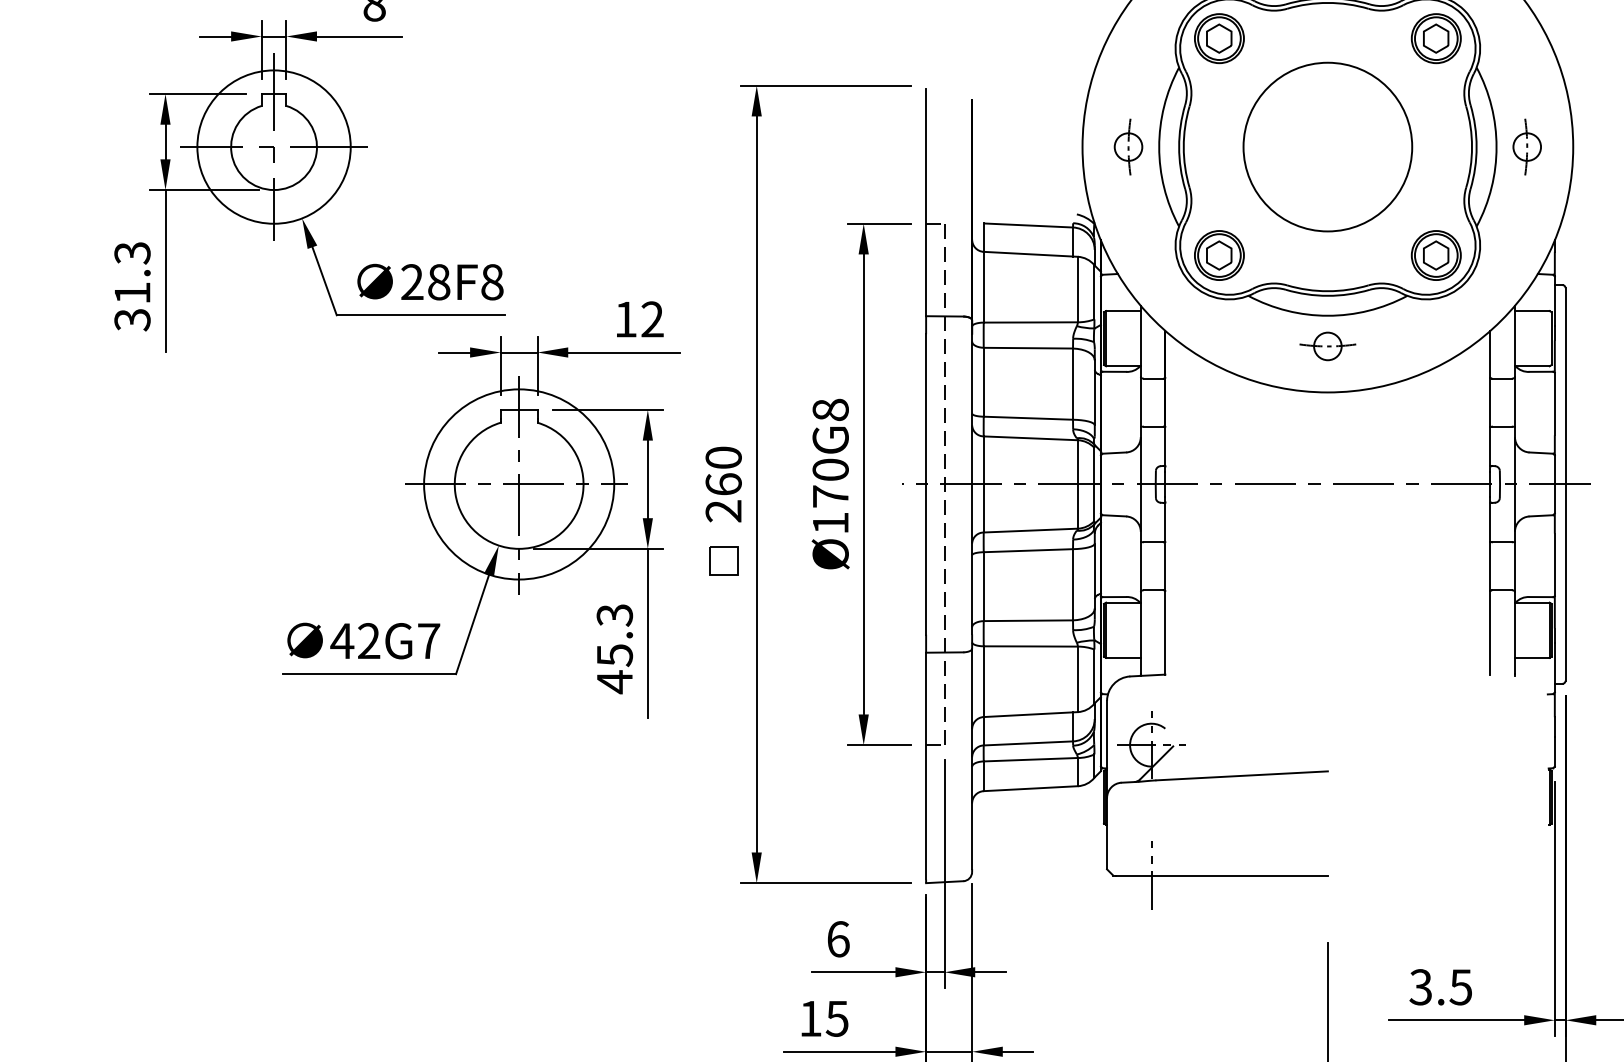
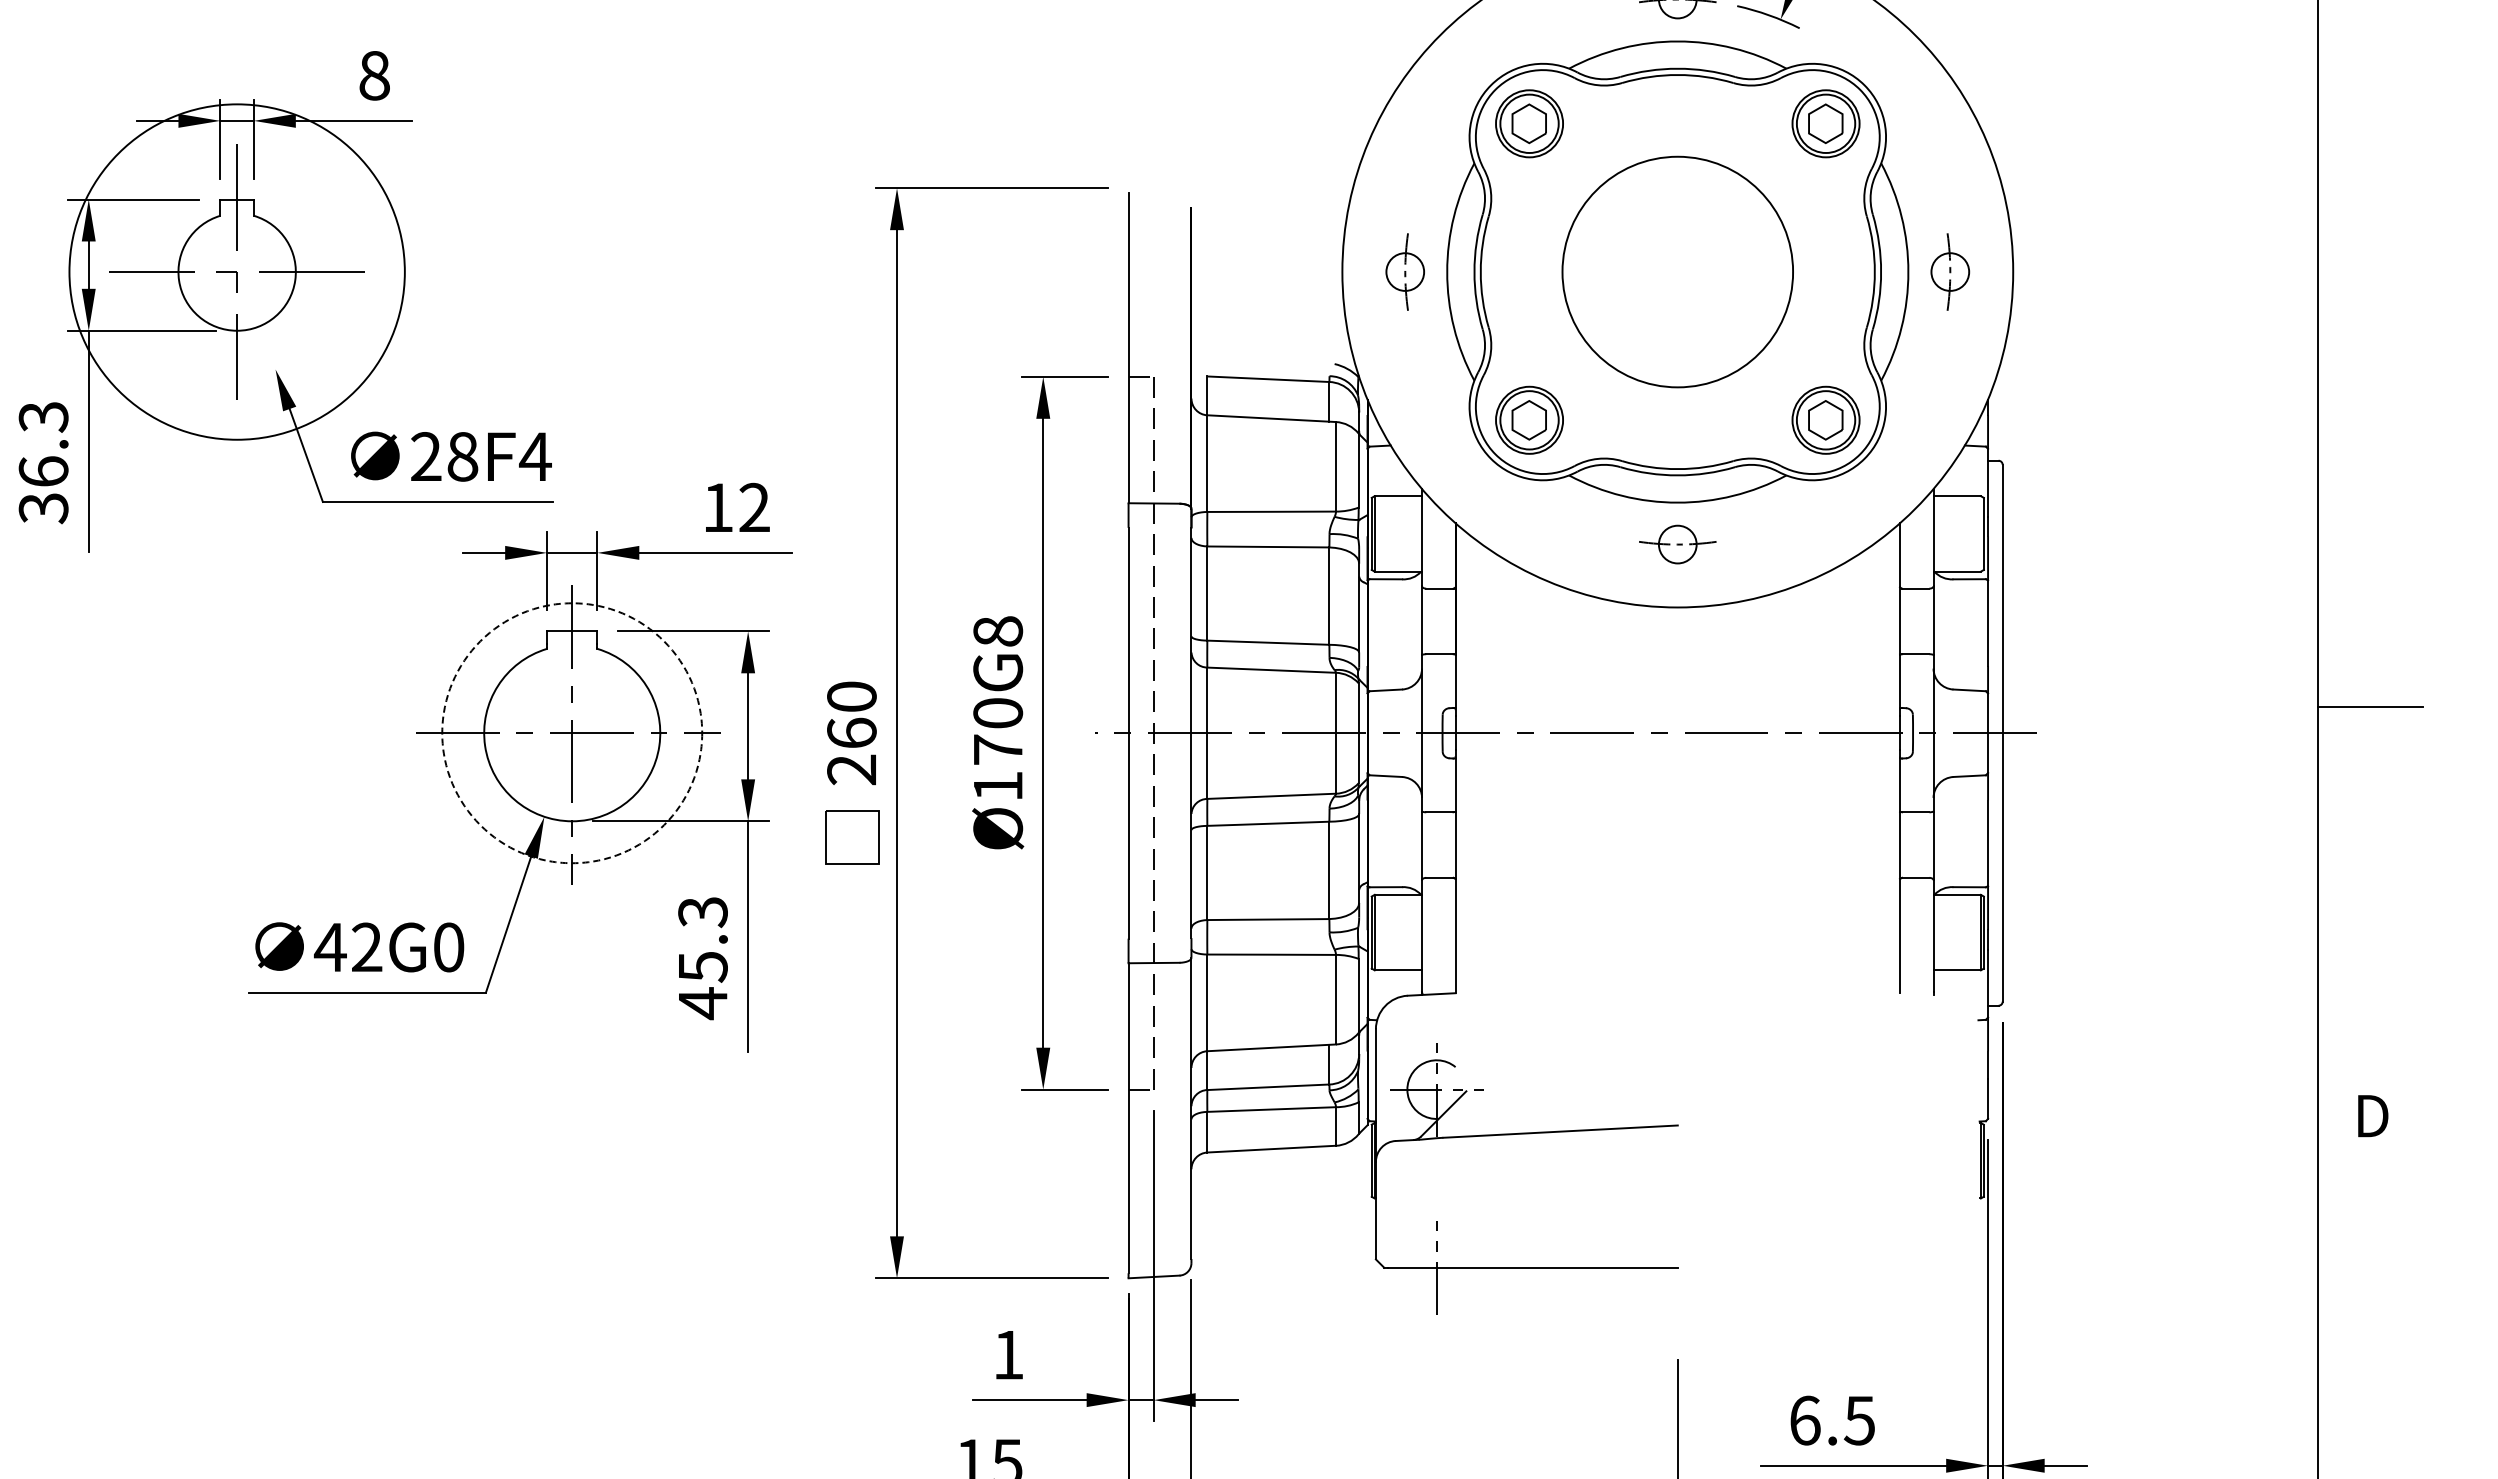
circle: (273, 146) -> (236, 271), size x1.6
text: (492, 282) -> (535, 456), 28F8 -> 28F4
text: (132, 292) -> (43, 471), 31.3 -> 36.3
circle: (519, 484) -> (572, 733), solid -> dashed
part: (724, 560) -> (852, 837), size x1.4
text: (429, 641) -> (449, 947), 42G7 -> 42G0
text: (839, 938) -> (1009, 1354), 6 -> 1
text: (1420, 987) -> (1804, 1420), 3.5 -> 6.5

